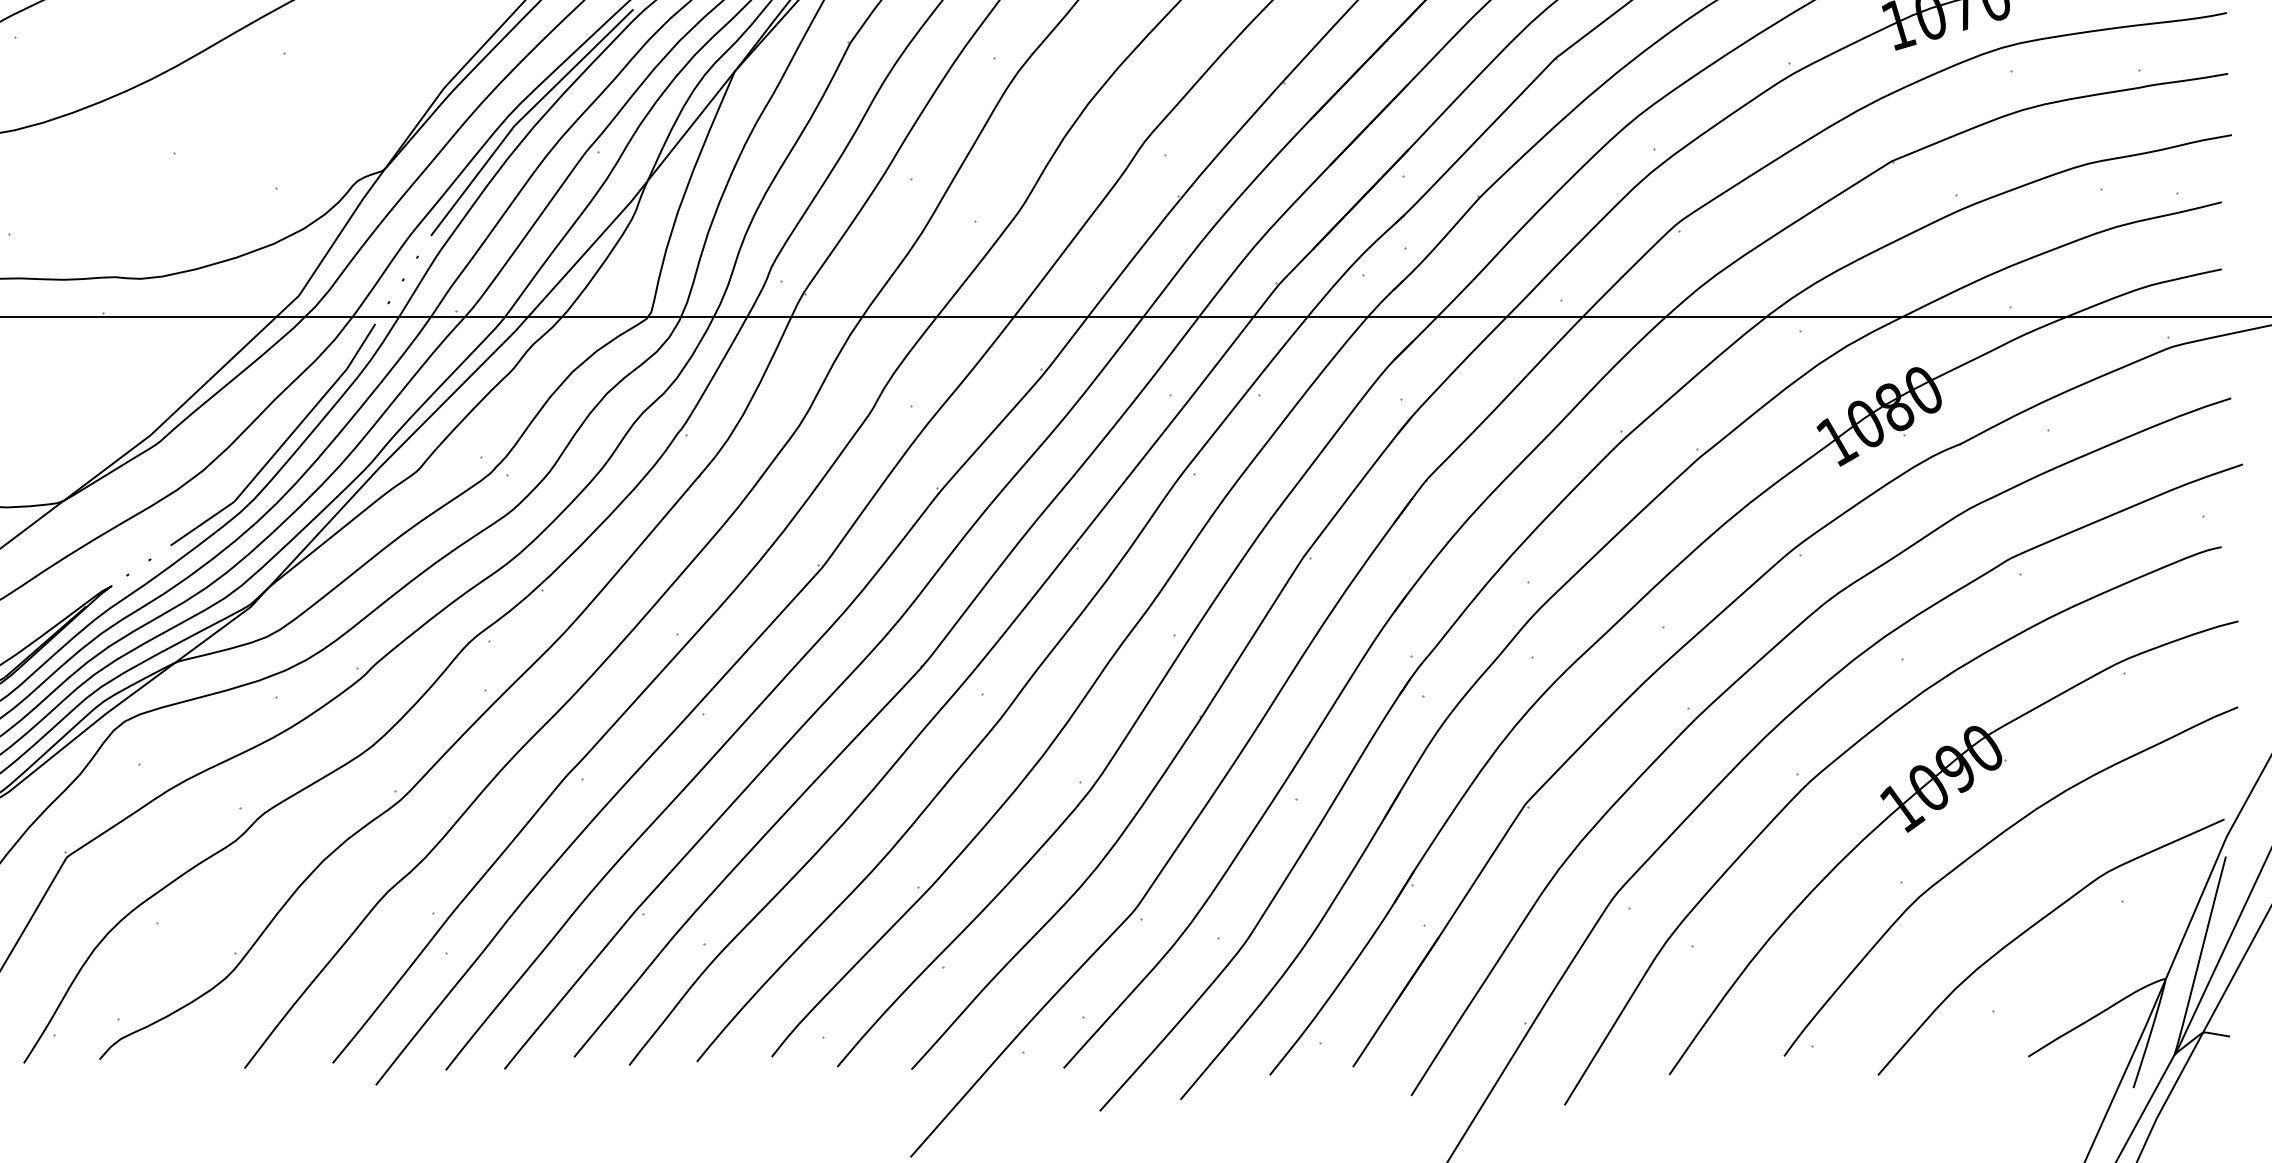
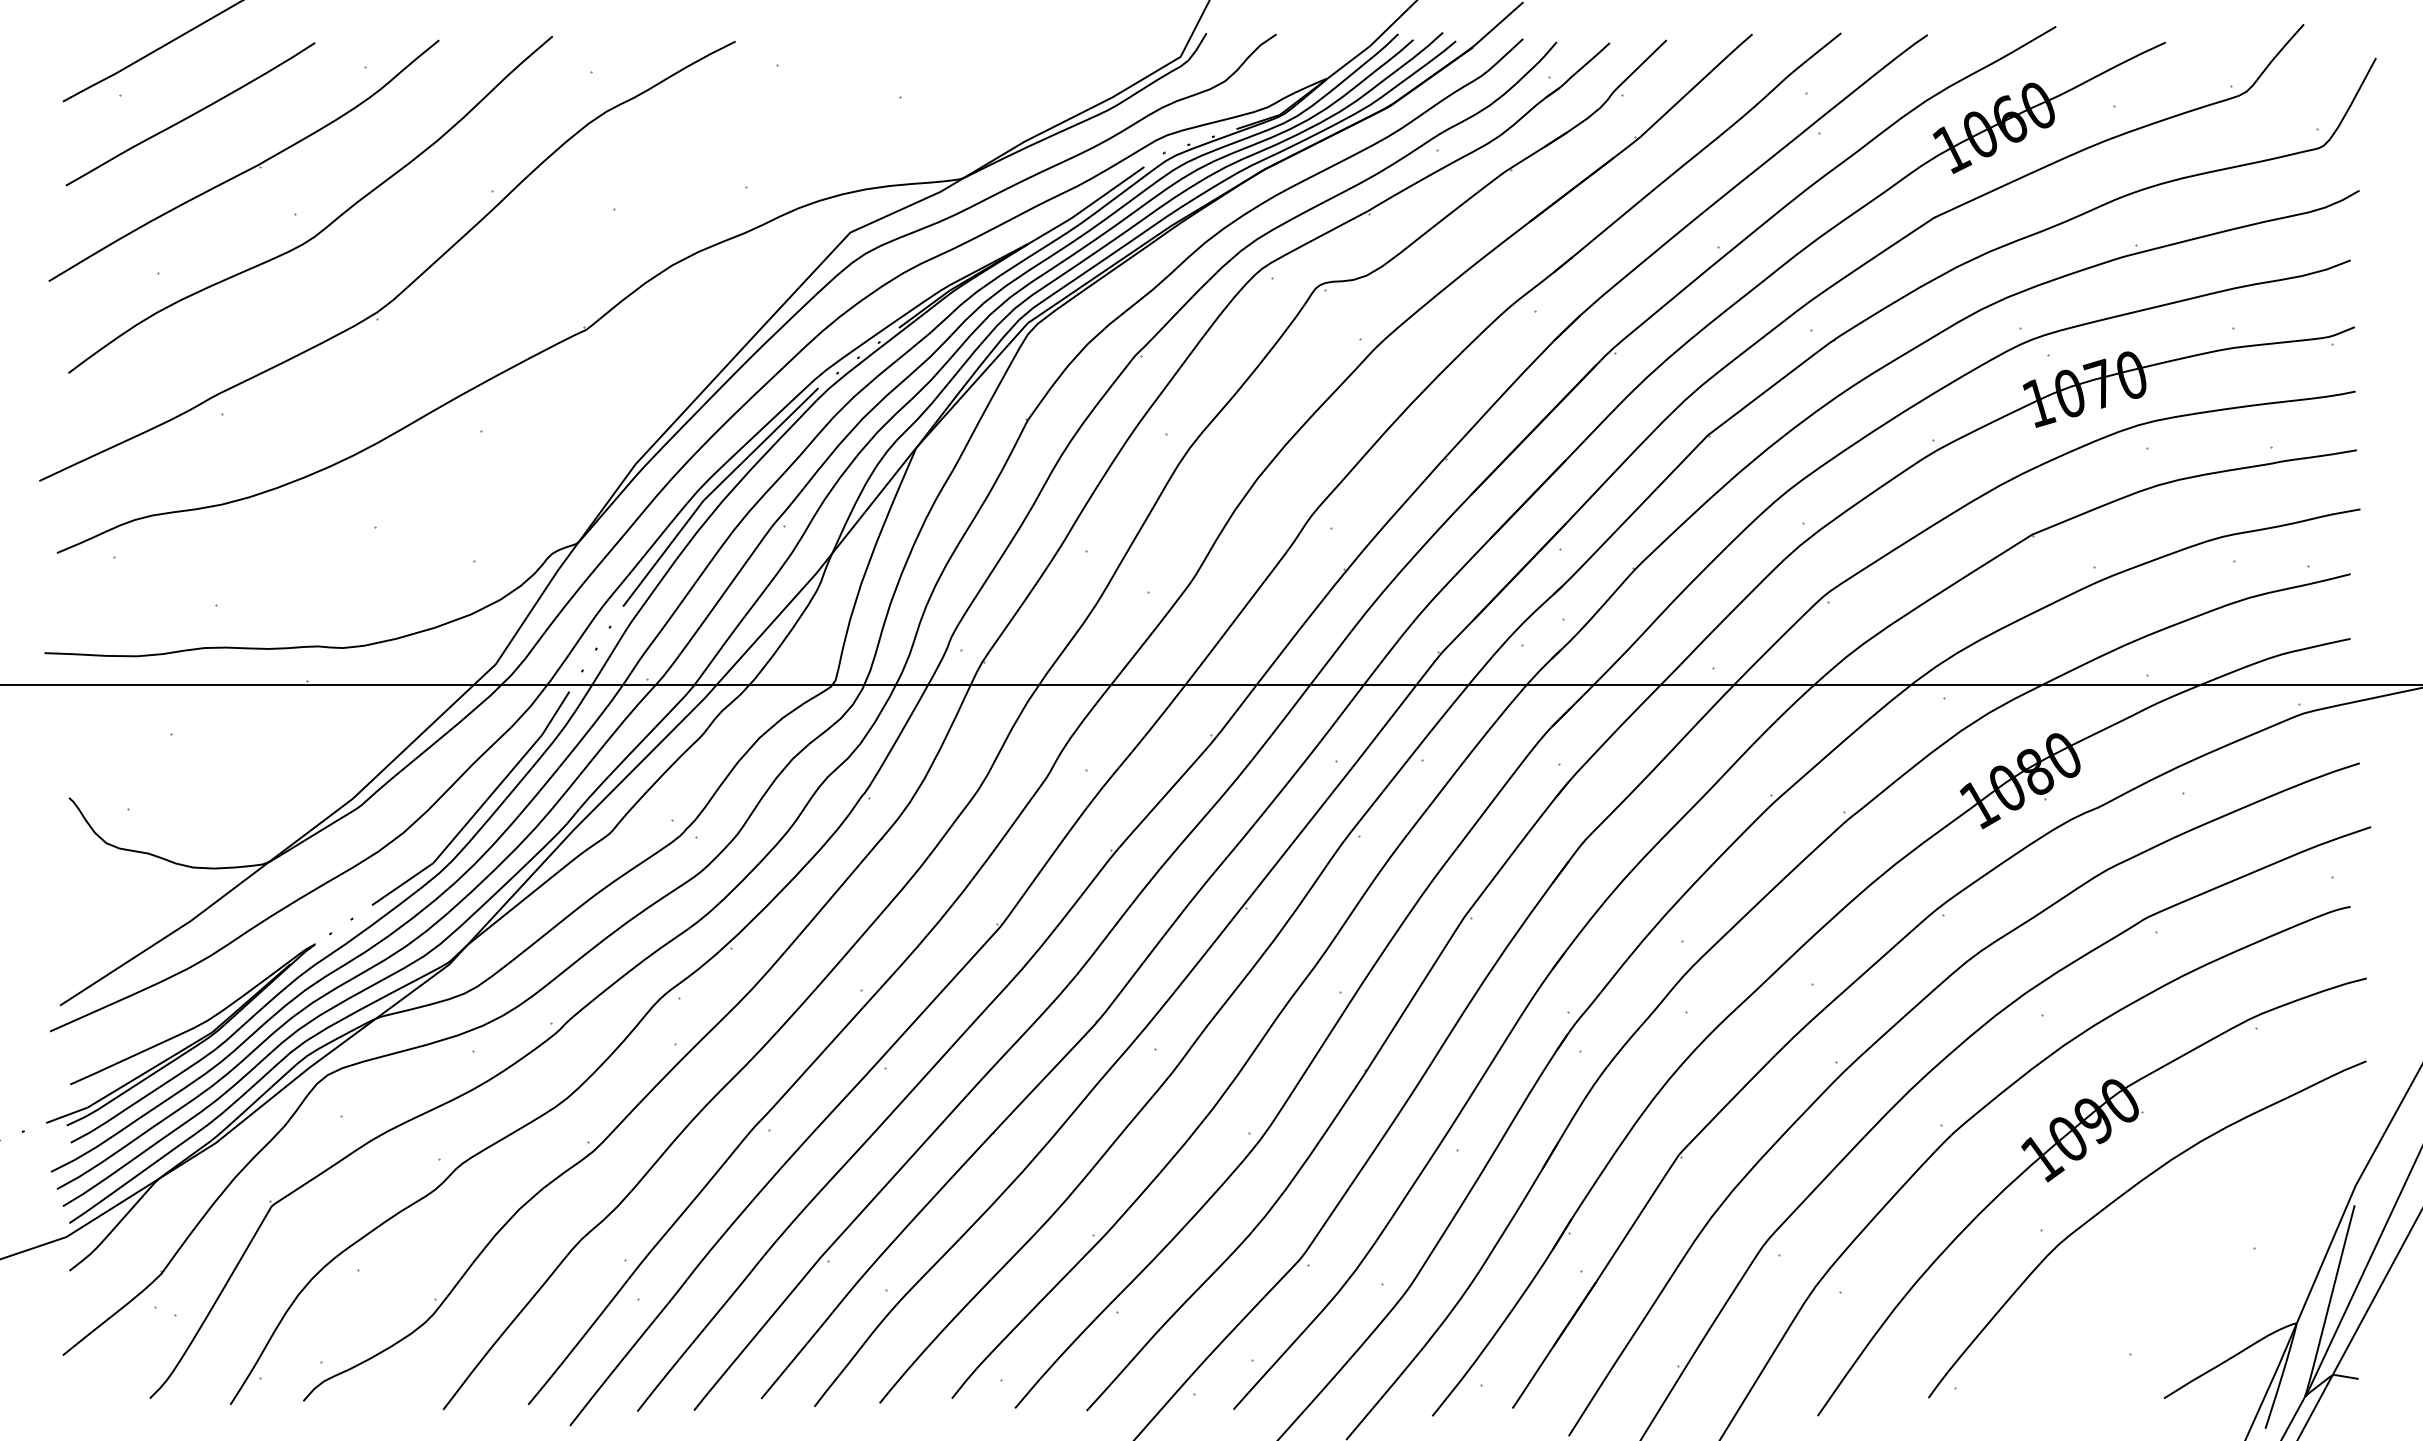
curve: (2036, 925) -> (2171, 1271), removed

